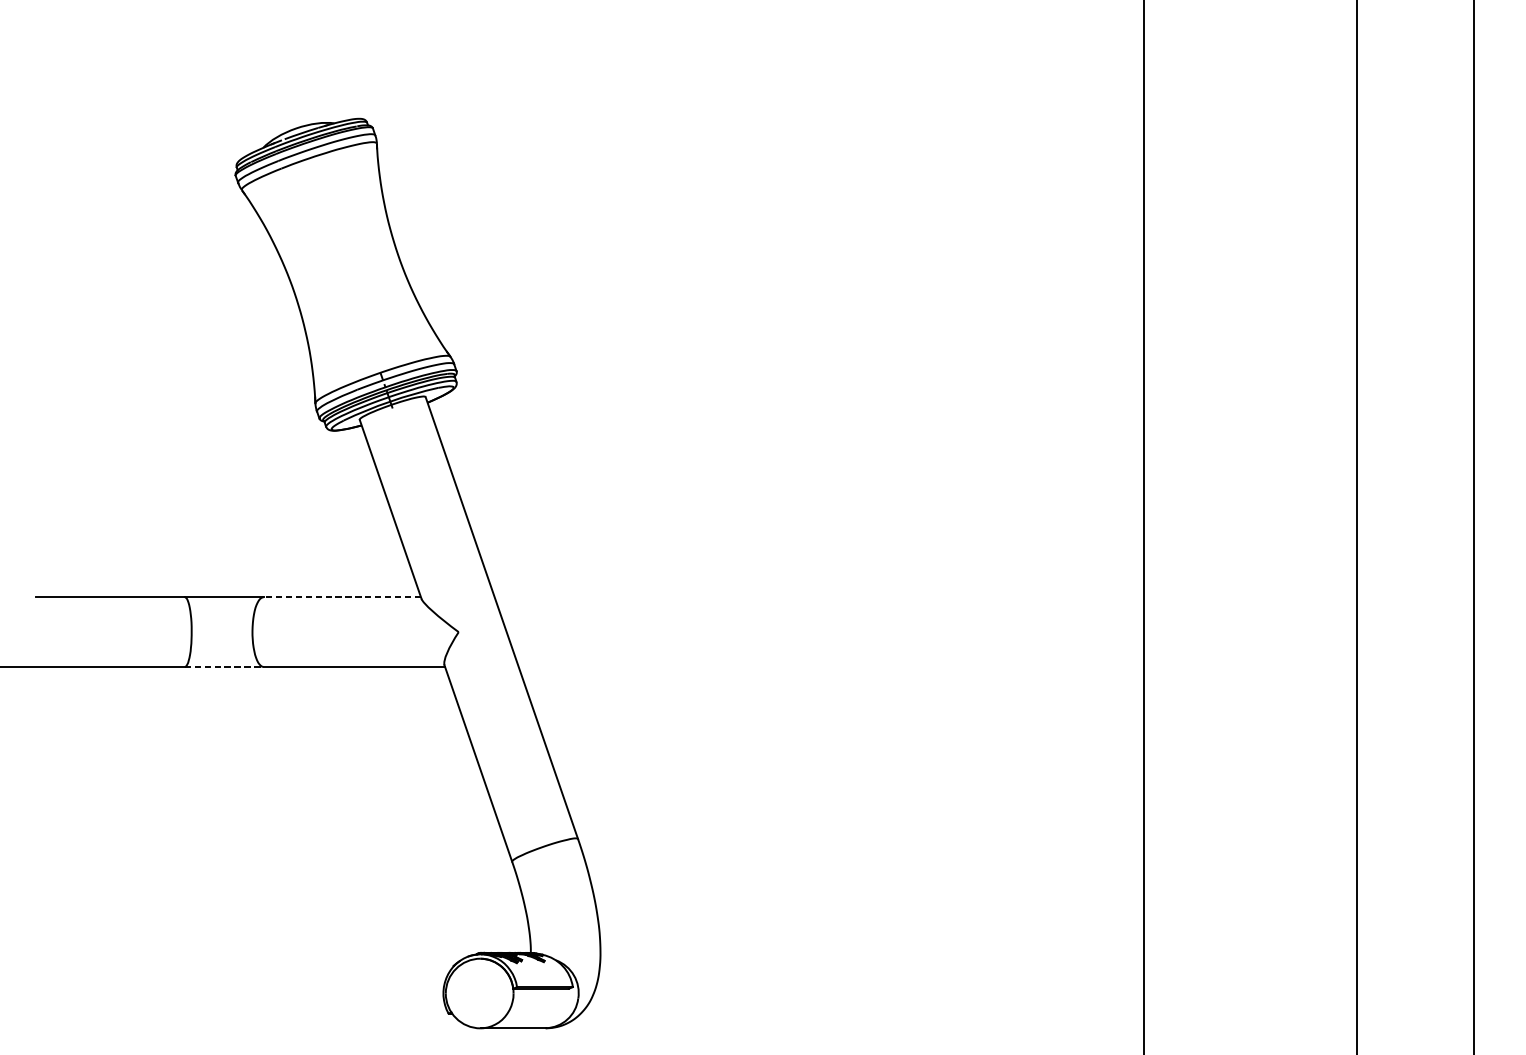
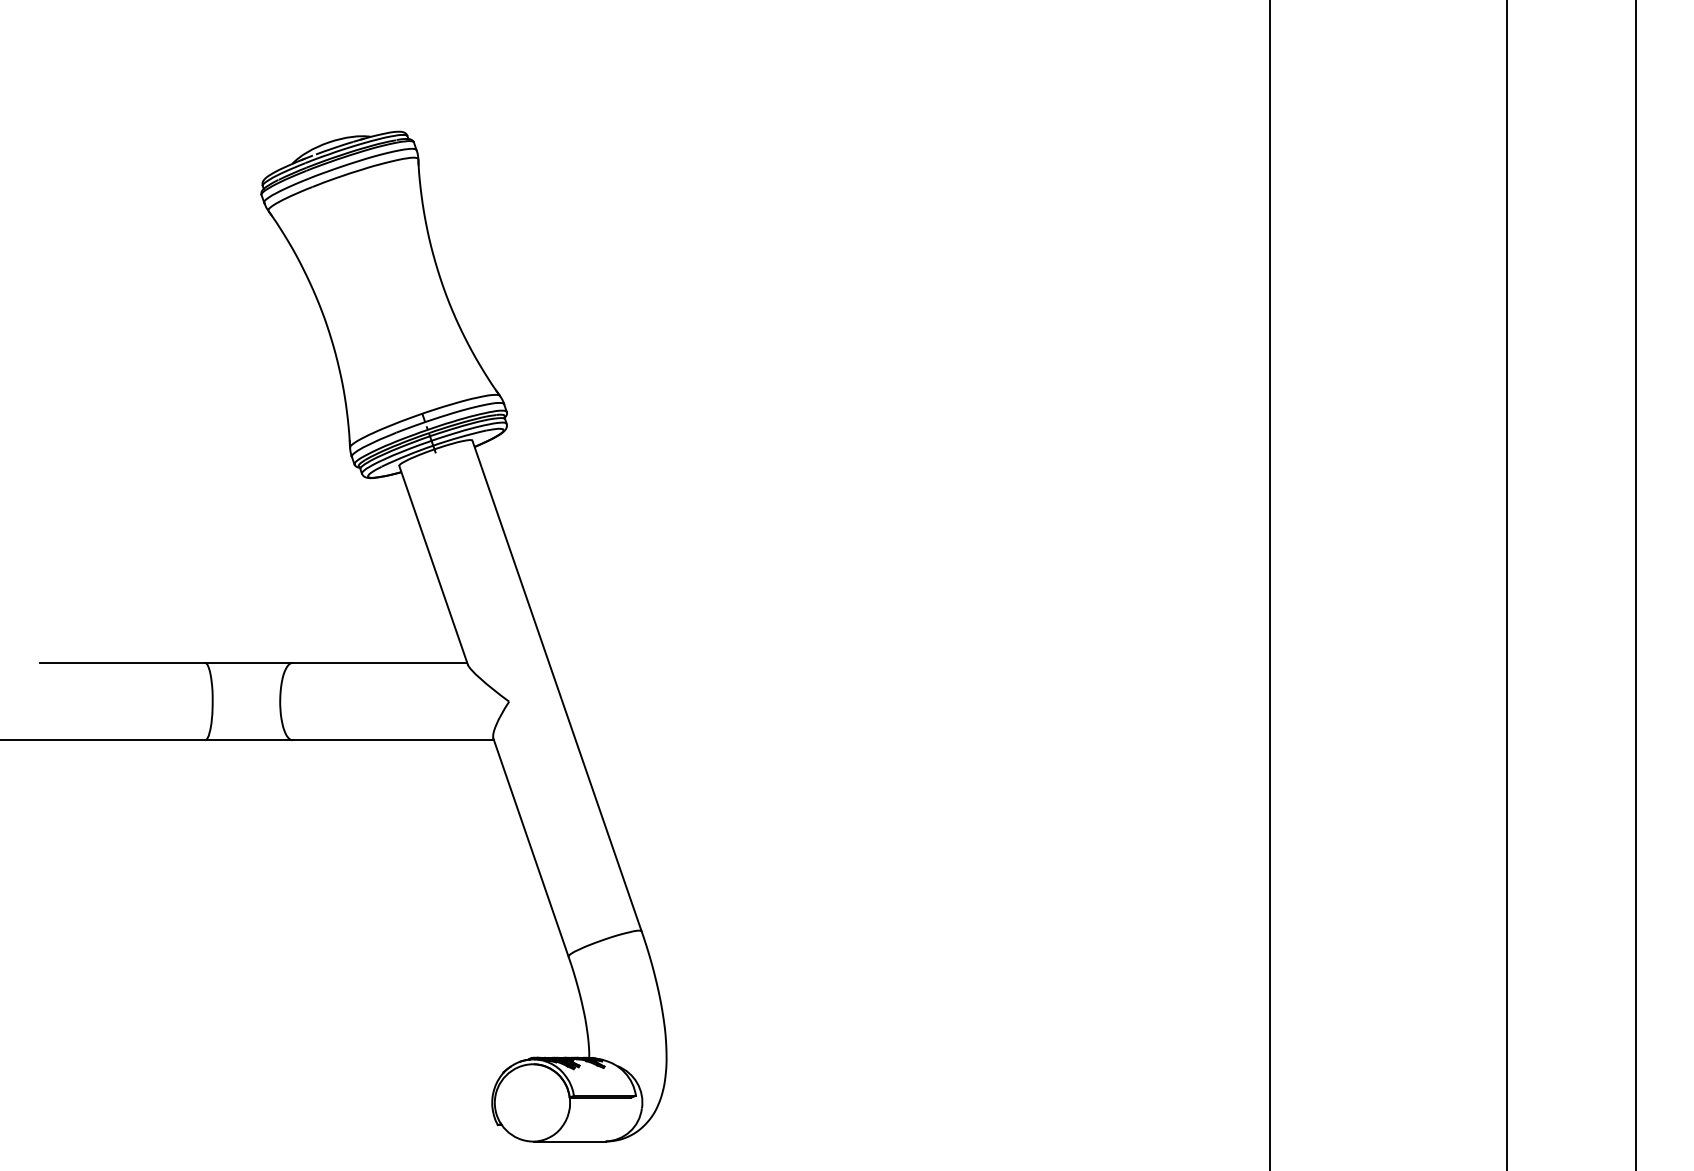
line: (341, 597) -> (379, 663), dashed -> solid
line: (223, 667) -> (248, 740), dashed -> solid

